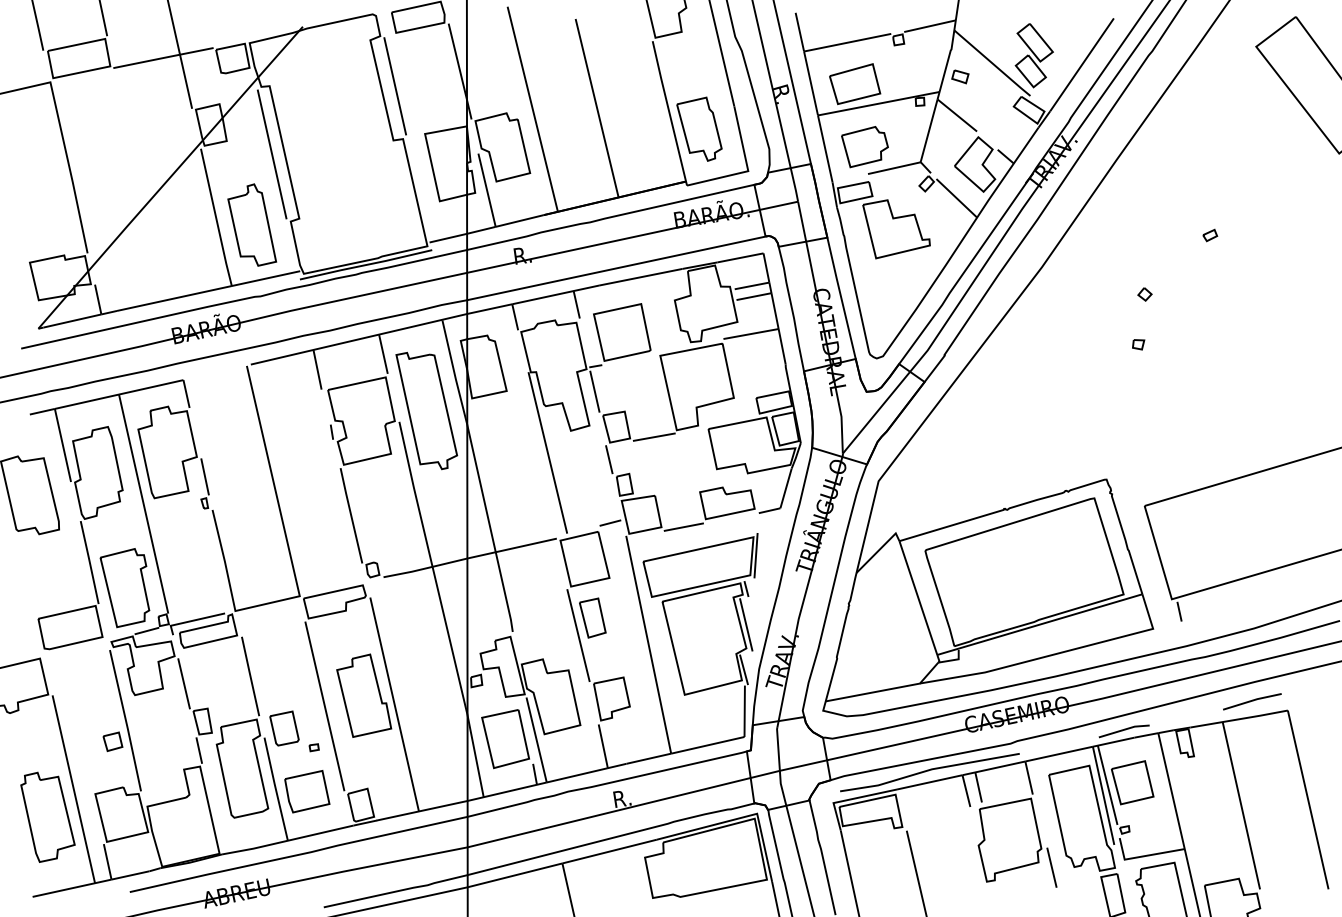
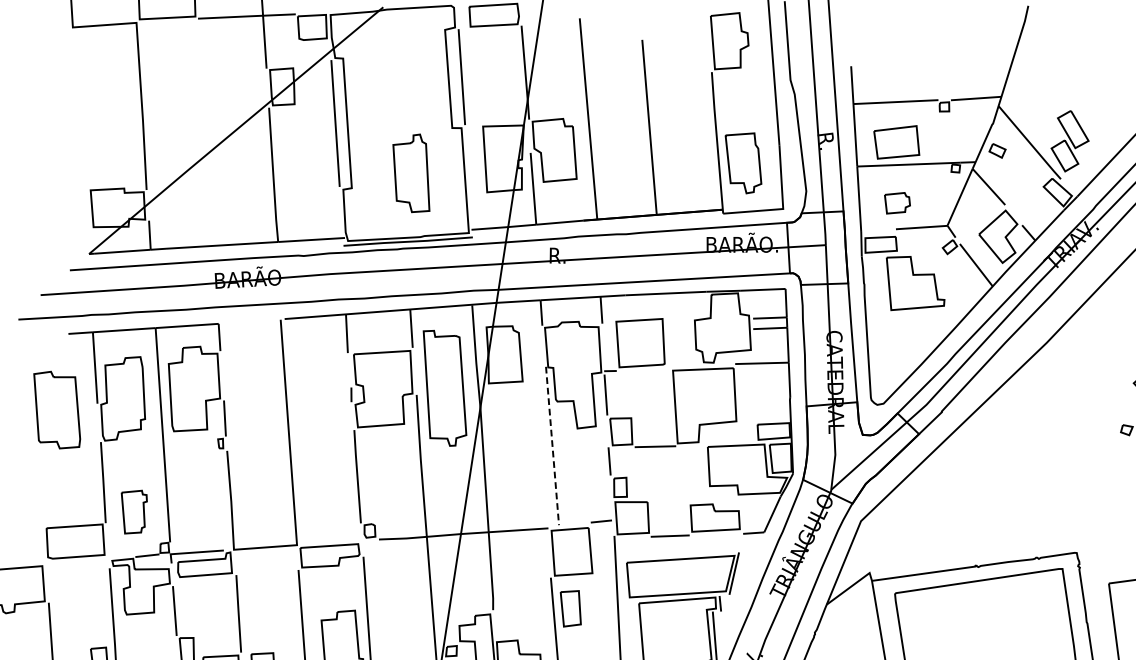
part: (864, 147) -> (896, 203), size x0.6
part: (252, 224) -> (412, 172), moved
line: (547, 453) -> (552, 446), solid -> dashed
part: (124, 588) -> (132, 512), size x0.6

